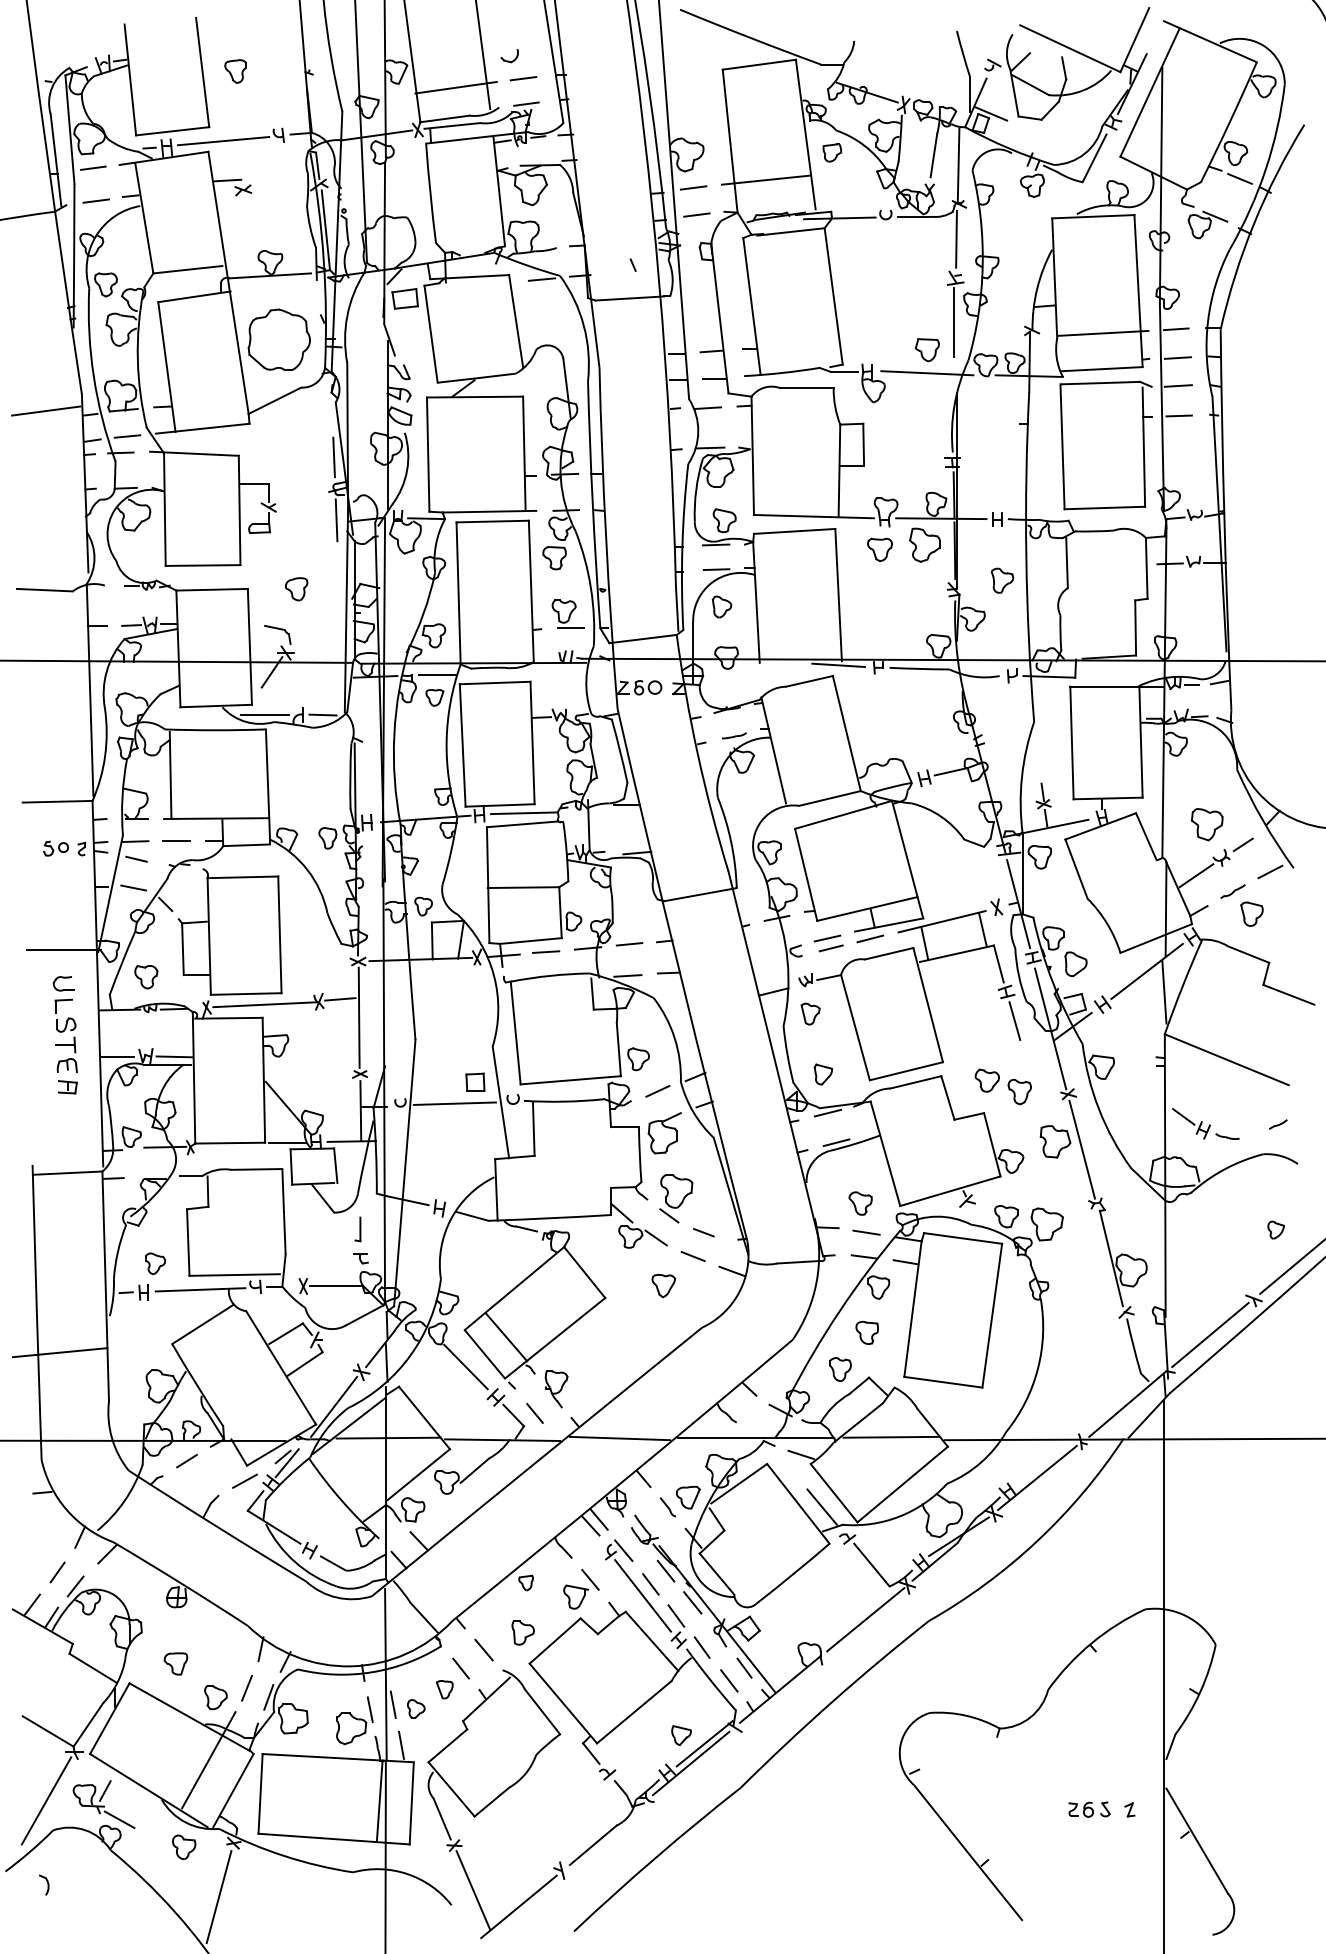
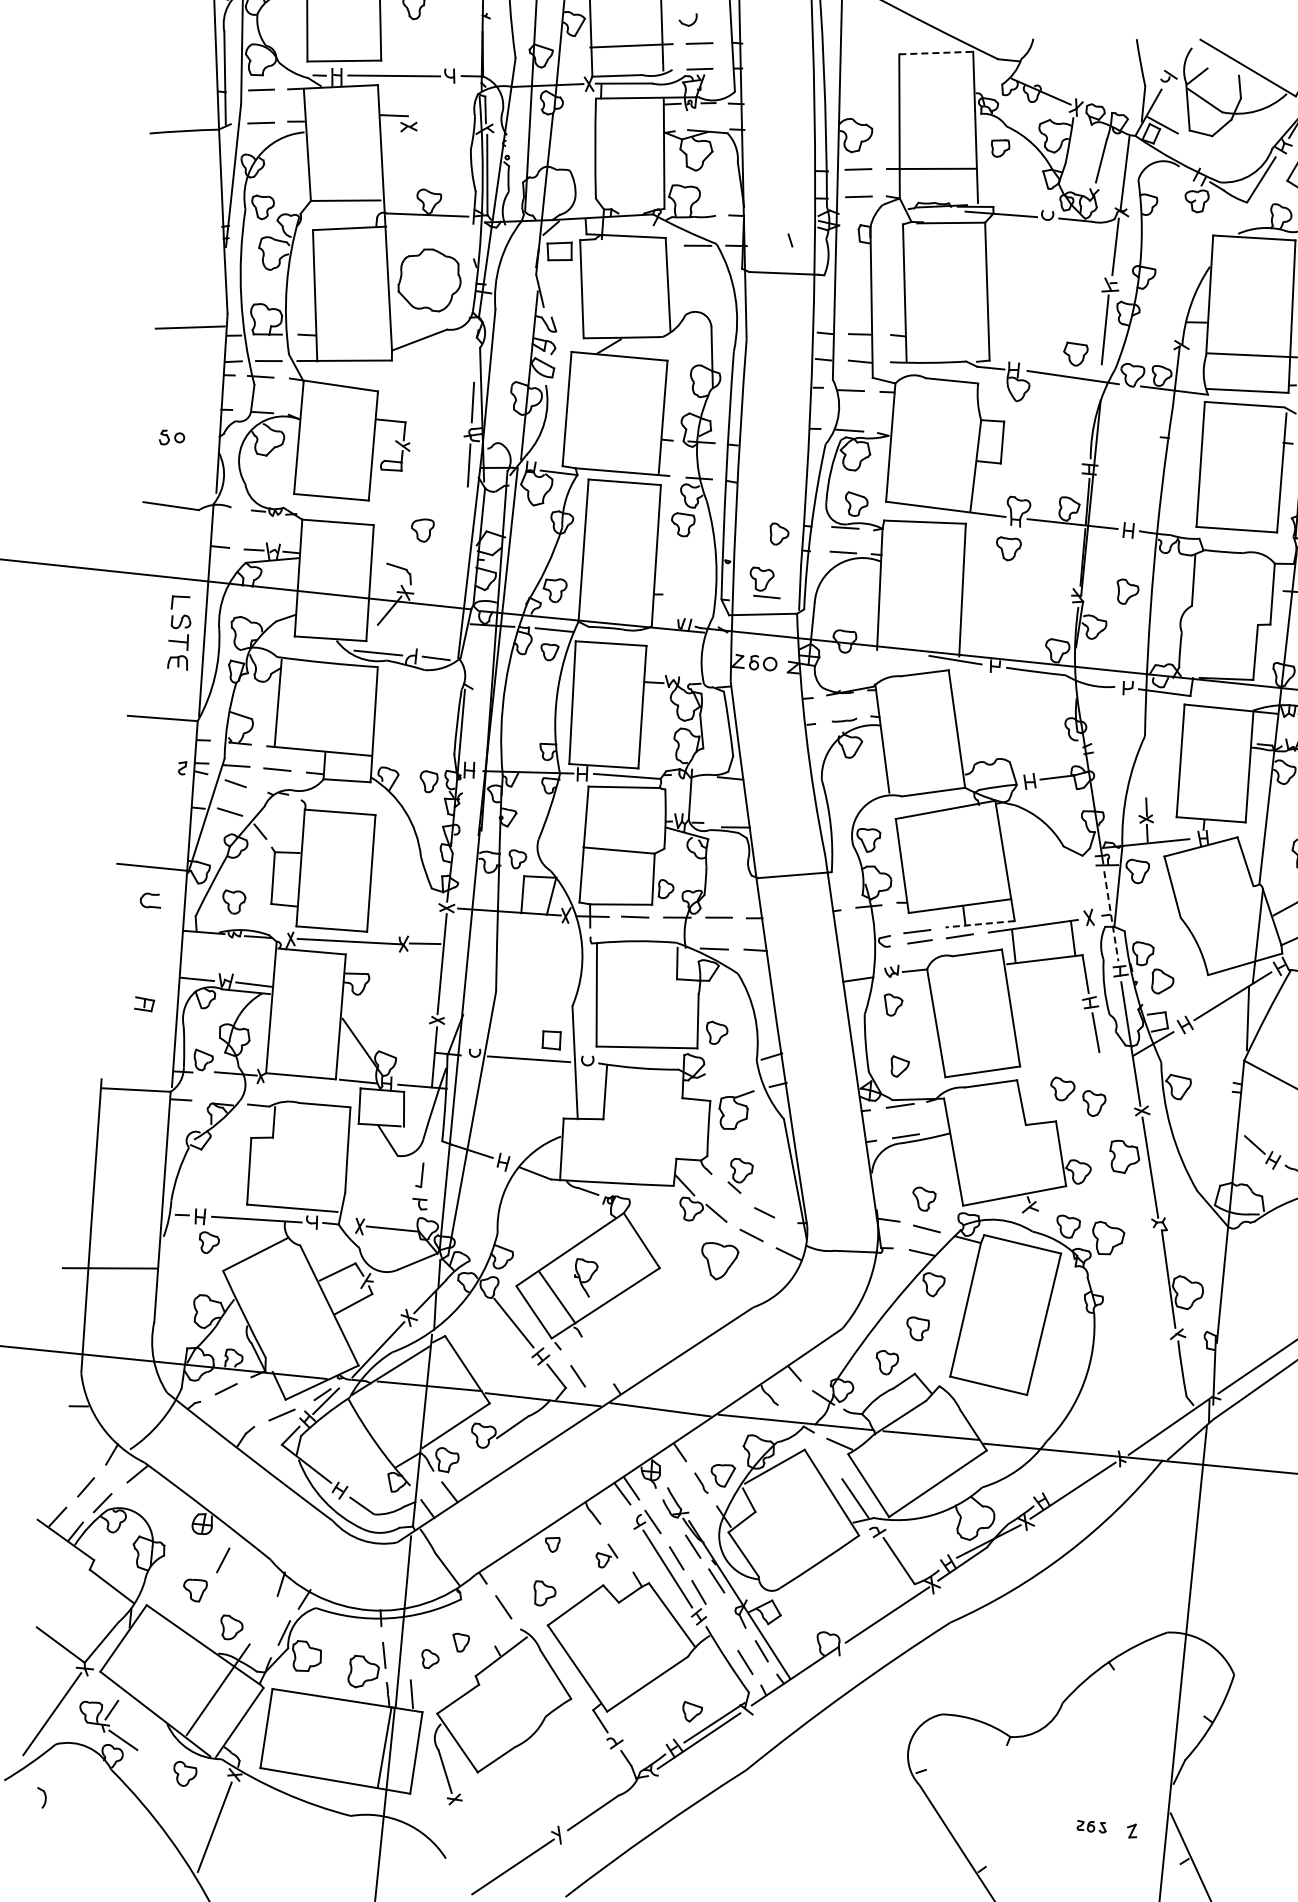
line: (759, 64) -> (936, 52), solid -> dashed
part: (924, 544) -> (1053, 548), removed
part: (721, 606) -> (778, 533), moved
part: (567, 613) -> (764, 581), moved
part: (55, 848) -> (171, 437), moved
line: (1018, 904) -> (1111, 916), solid -> dashed
line: (889, 925) -> (980, 924), solid -> dashed
part: (65, 1035) -> (179, 632), moved
line: (657, 1091) -> (732, 1067), removed
part: (676, 1198) -> (740, 1175), size x0.7
line: (905, 1262) -> (962, 1262), removed
part: (155, 1263) -> (209, 1242), moved
part: (663, 1286) -> (718, 1262), size x1.6
part: (556, 1389) -> (585, 1278), moved
part: (581, 1588) -> (607, 1555), size x0.6
line: (701, 1647) -> (720, 1626), removed
line: (460, 1668) -> (478, 1623), removed
line: (246, 1688) -> (222, 1560), moved
line: (392, 1704) -> (407, 1652), removed
part: (1089, 1809) -> (1091, 1826), size x0.7
line: (473, 1890) -> (469, 1846), removed

